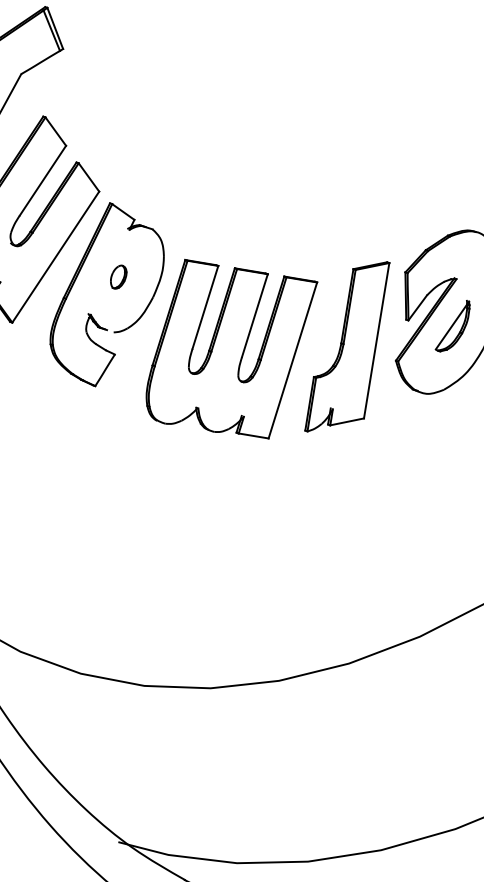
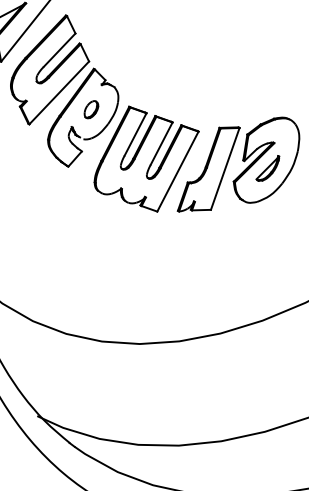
part: (118, 276) -> (91, 109), size x1.43

